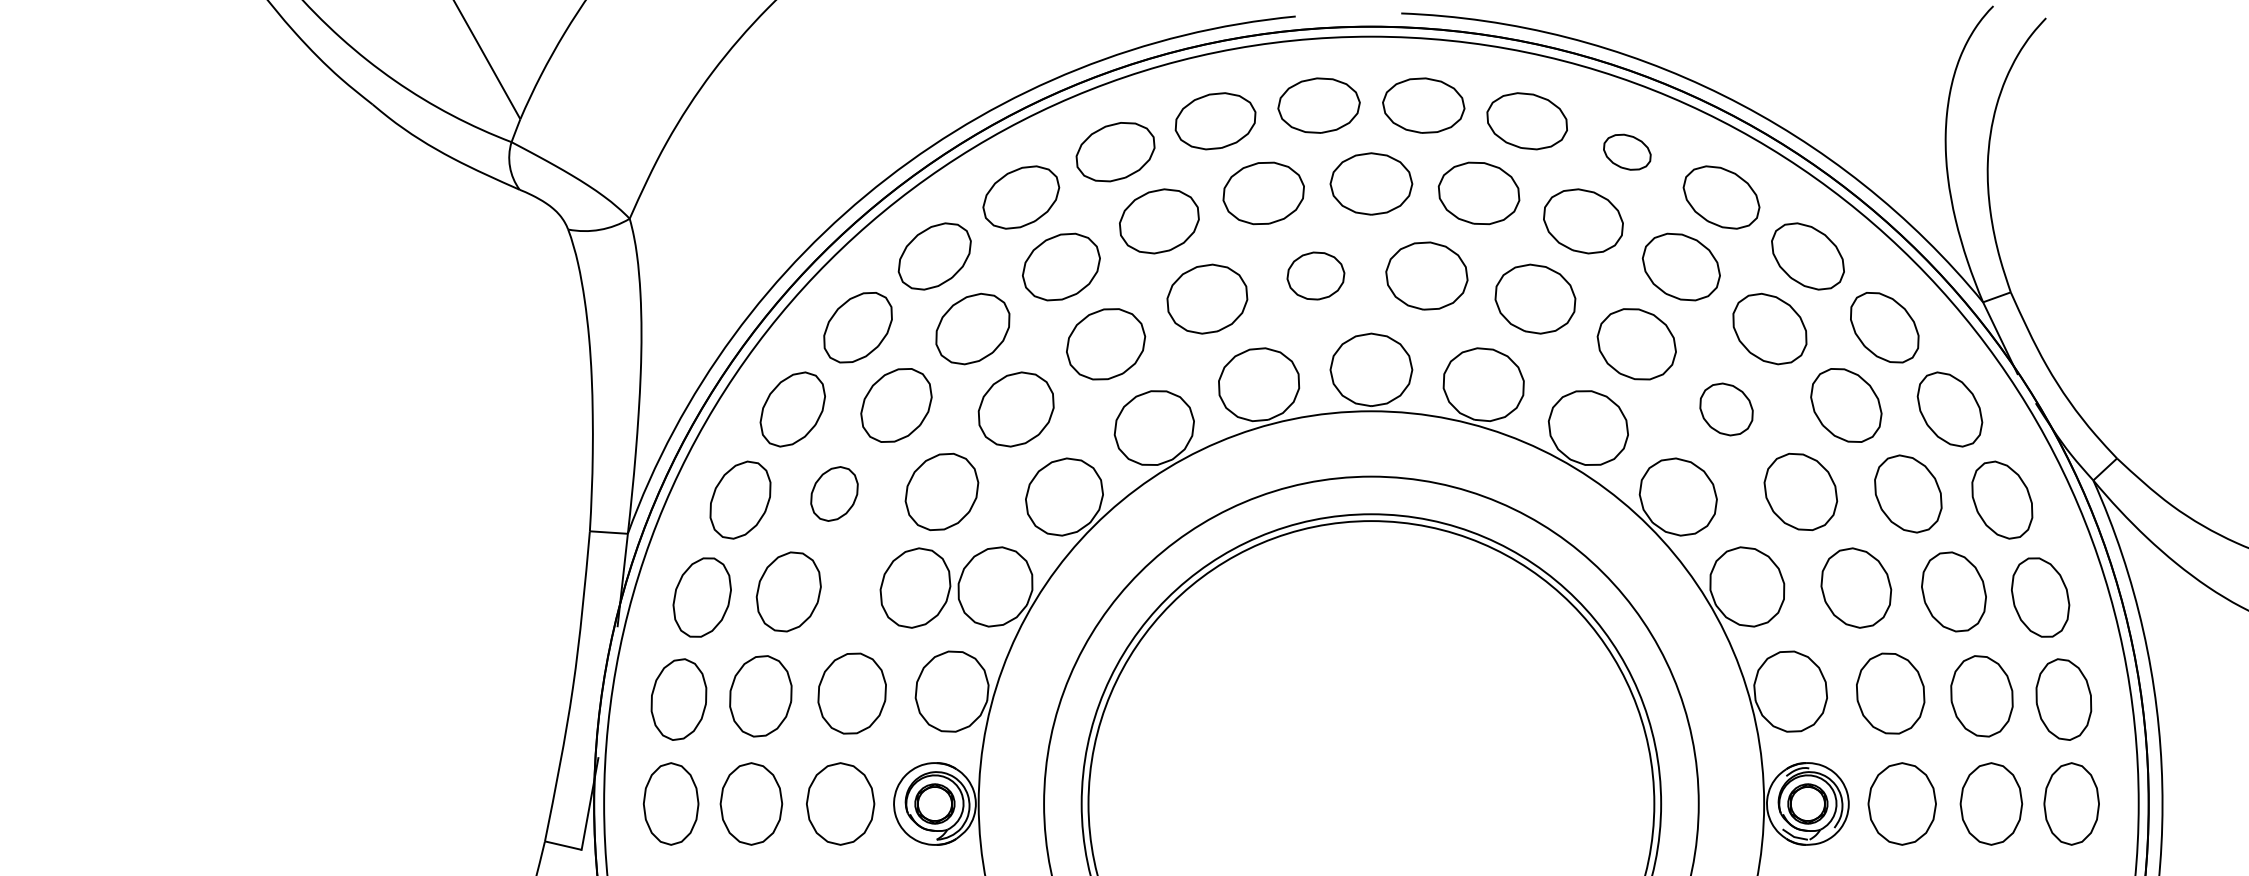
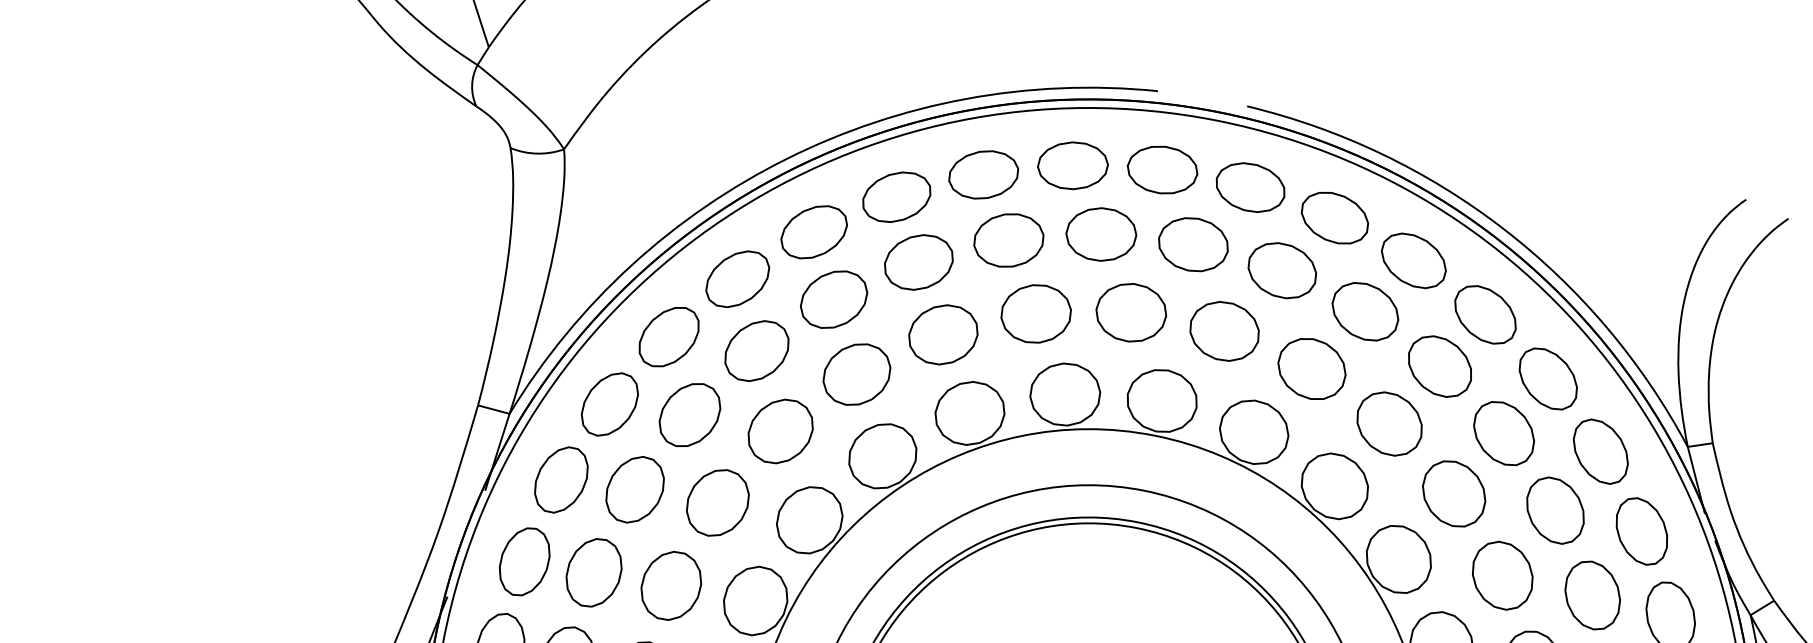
part: (1627, 152) -> (1414, 261), size x1.67
part: (1315, 275) -> (1131, 312), size x1.43
part: (1726, 409) -> (1454, 493), size x1.43
part: (834, 493) -> (690, 414), size x1.43
part: (915, 587) -> (717, 502), moved

